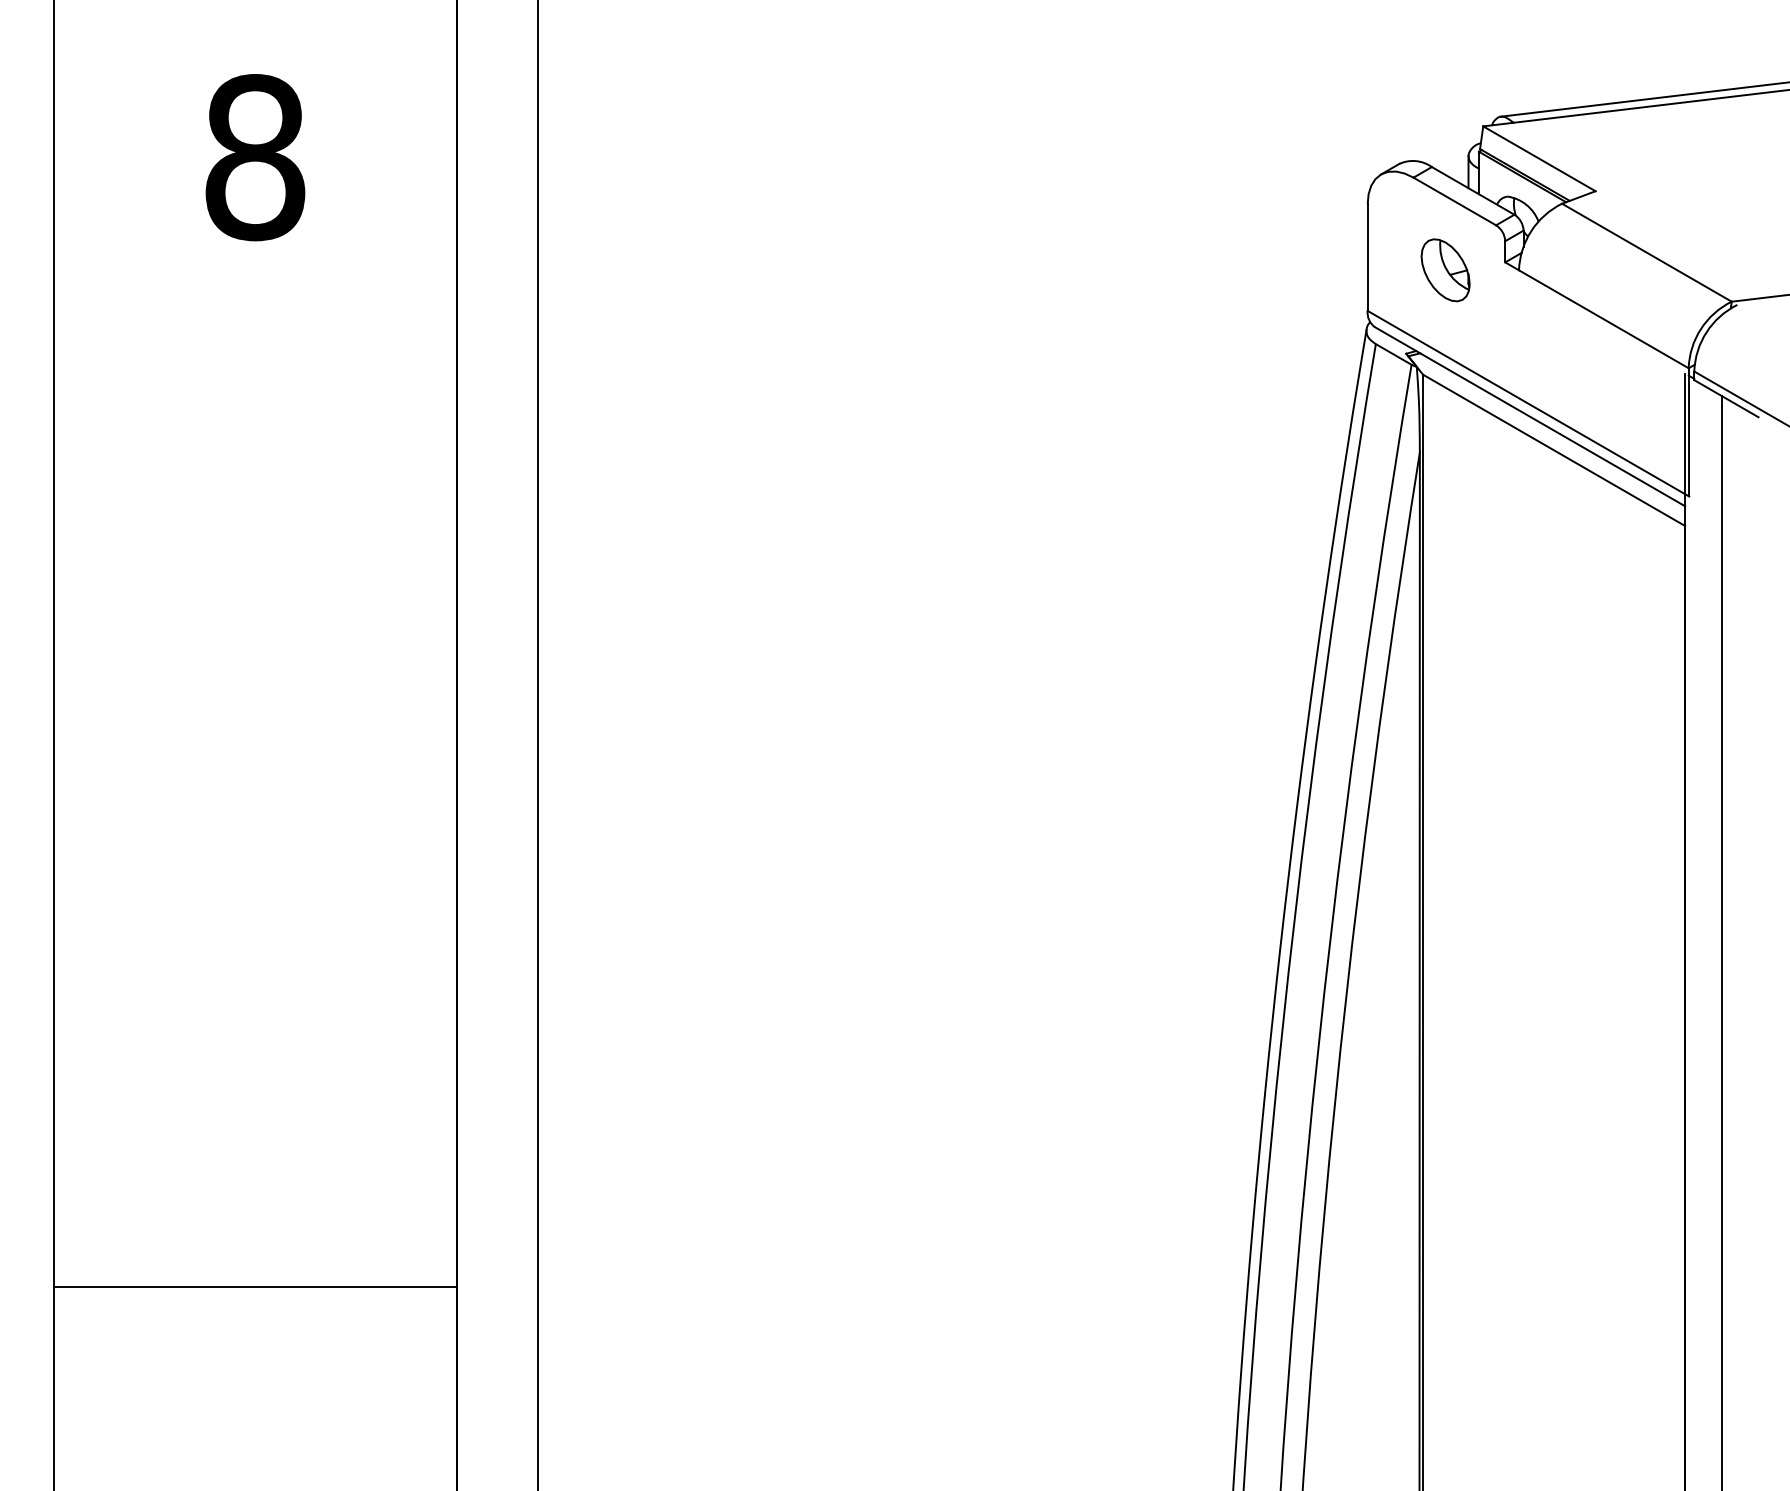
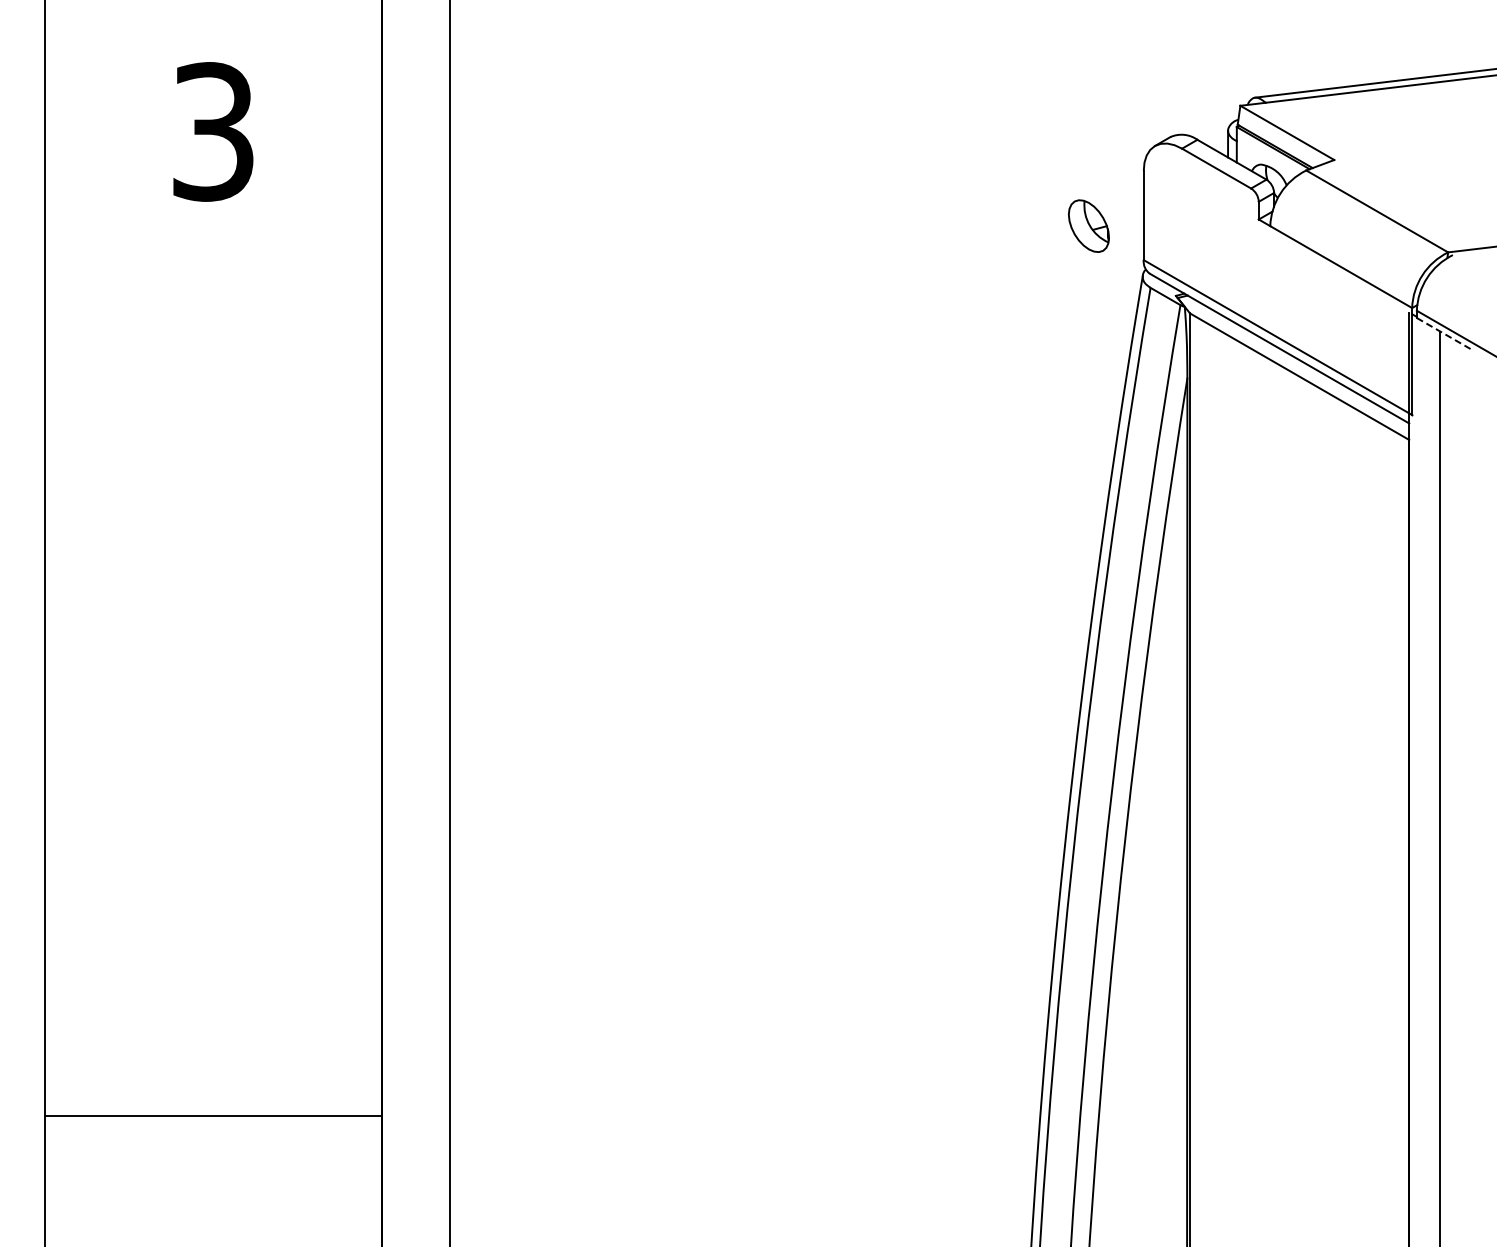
text: (255, 157) -> (213, 131), 8 -> 3
part: (1445, 269) -> (1088, 225), moved
line: (1727, 398) -> (1444, 333), solid -> dashed
line: (255, 1287) -> (213, 1116), moved

